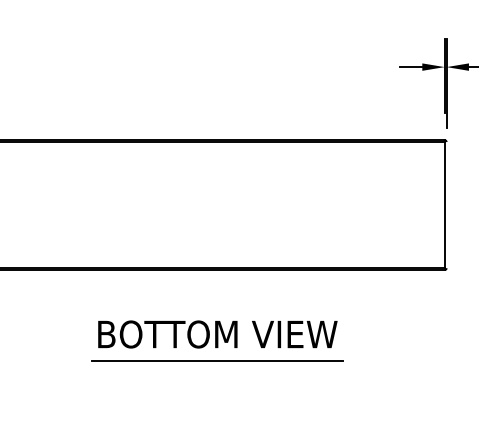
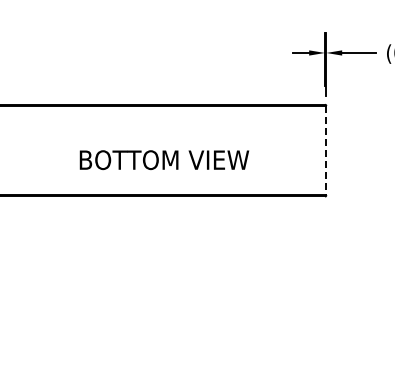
line: (445, 204) -> (325, 150), solid -> dashed
text: (217, 334) -> (164, 160), moved
line: (216, 361) -> (163, 261), removed

